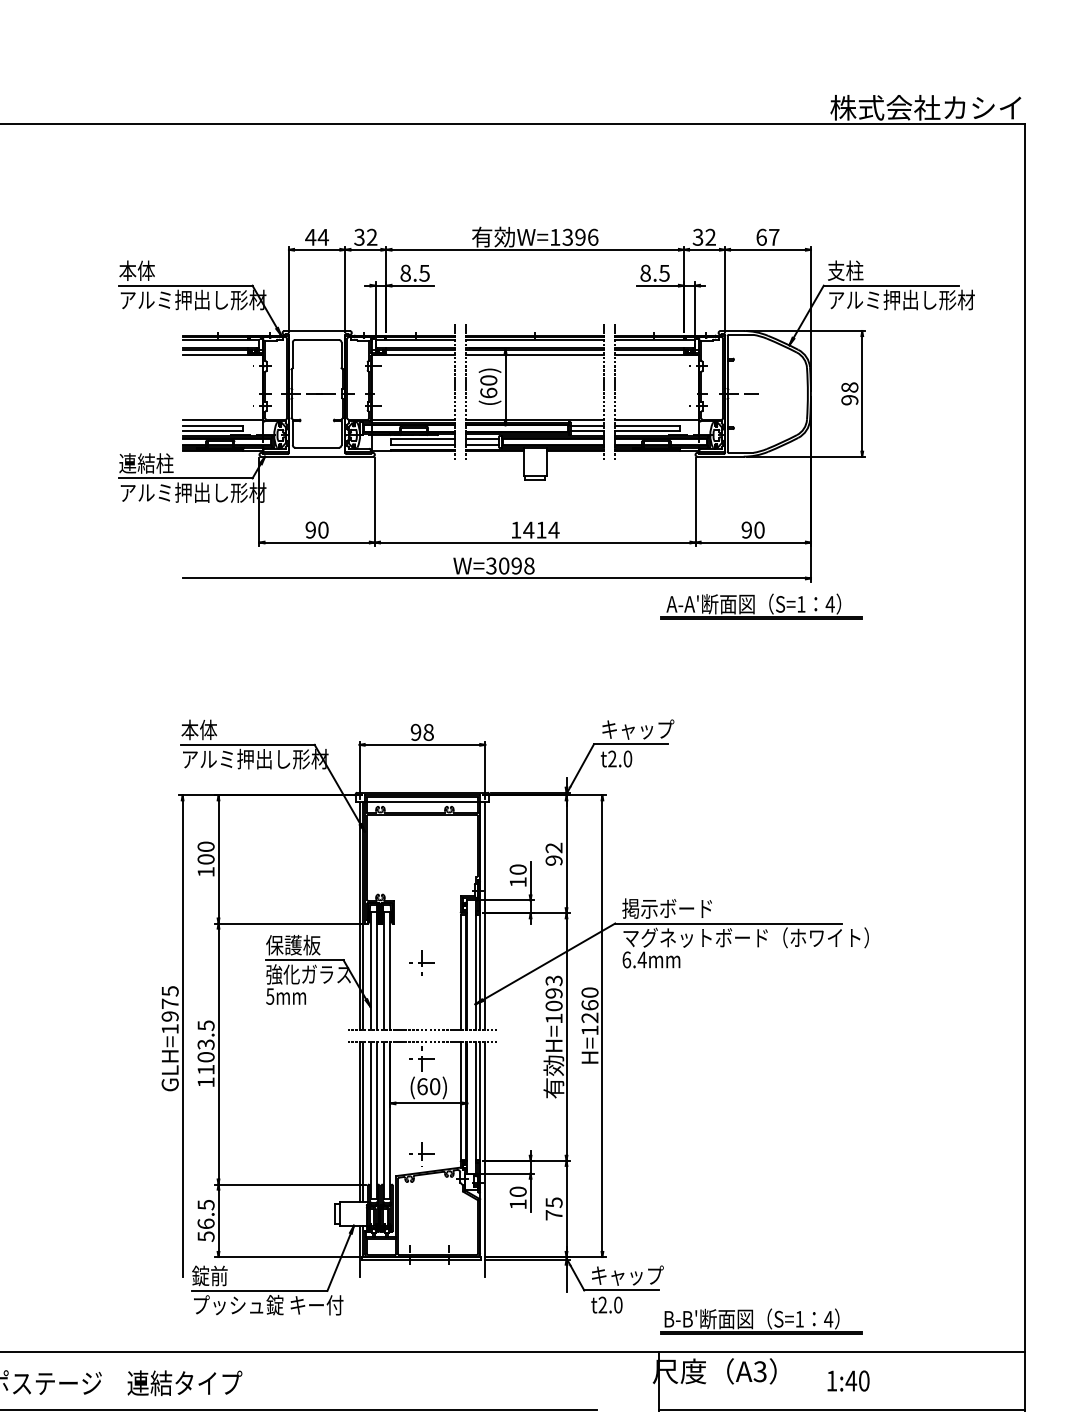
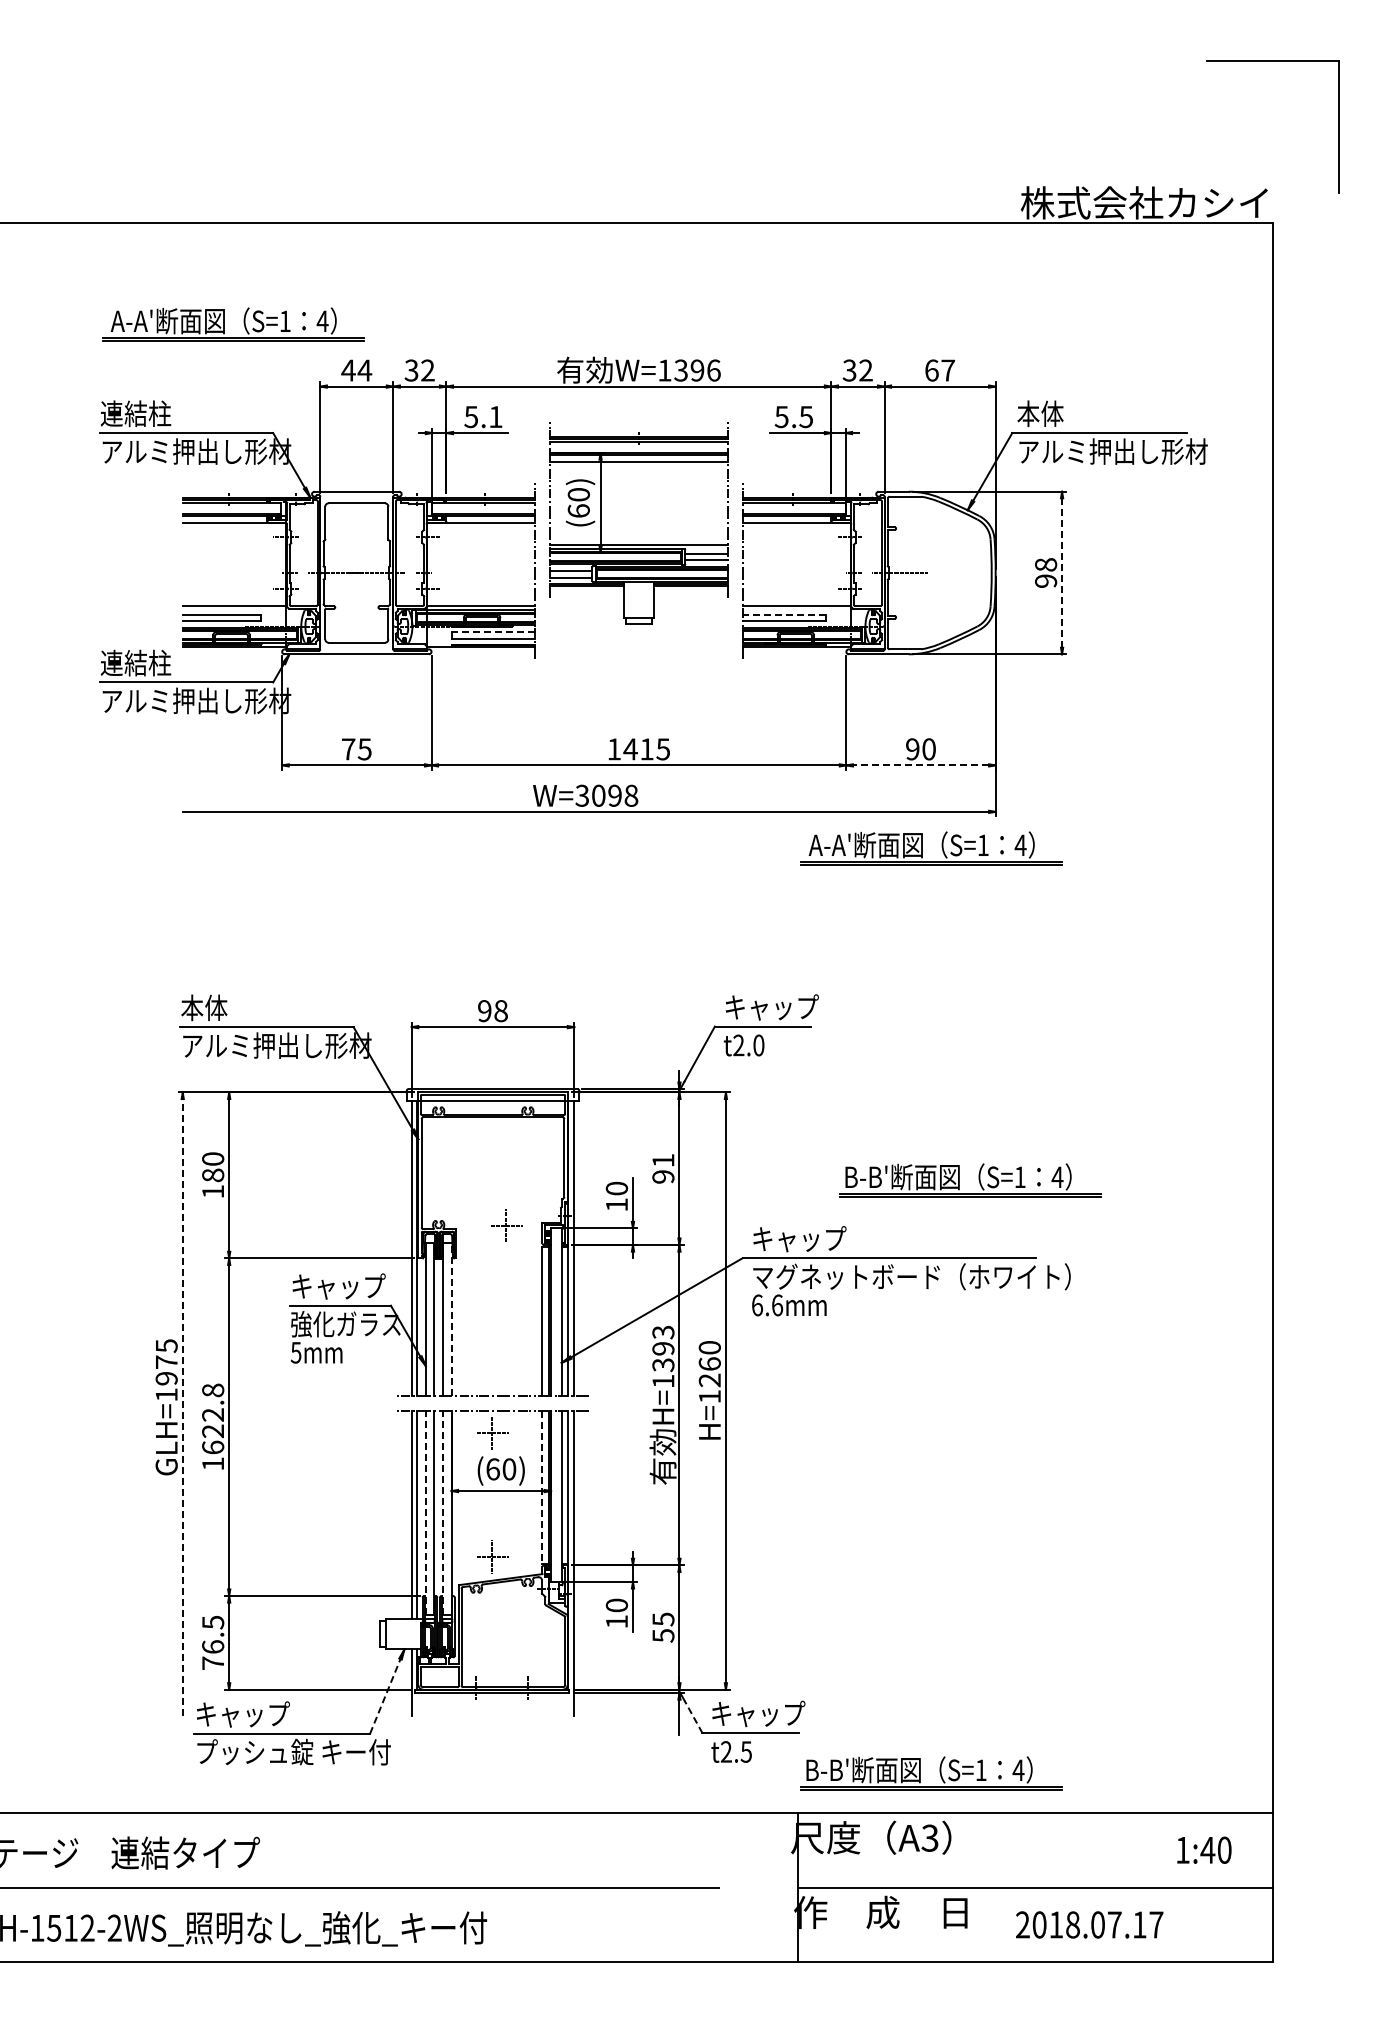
part: (214, 201) -> (224, 324), added
text: (146, 270) -> (135, 413), 本体 -> 連結柱
text: (845, 270) -> (1040, 413), 支柱 -> 本体
text: (415, 273) -> (483, 417), 8.5 -> 5.1
text: (645, 273) -> (781, 417), 8.5 -> 5.5
line: (862, 394) -> (1062, 573), solid -> dashed
part: (534, 418) -> (638, 544), moved
line: (646, 425) -> (783, 614), solid -> dashed
line: (422, 439) -> (493, 631), solid -> dashed
text: (316, 530) -> (356, 749), 90 -> 75
text: (553, 530) -> (662, 749), 1414 -> 1415
line: (752, 542) -> (920, 765), solid -> dashed
text: (554, 847) -> (663, 1160), 92 -> 91
text: (206, 859) -> (213, 1175), 100 -> 180
part: (797, 862) -> (978, 1179), added
text: (667, 908) -> (809, 1238), 掲示ボード -> キャップ
text: (302, 945) -> (337, 1286), 保護板 -> キャップ
text: (642, 959) -> (777, 1305), 6.4mm -> 6.6mm
part: (422, 963) -> (506, 1225), moved
line: (390, 970) -> (451, 1319), solid -> dashed
text: (554, 1006) -> (663, 1365), H=1093 -> H=1393
line: (182, 1038) -> (182, 1406), solid -> dashed
text: (206, 1047) -> (213, 1418), 1103.5 -> 1622.8
line: (460, 1100) -> (542, 1487), solid -> dashed
line: (370, 1119) -> (425, 1512), solid -> dashed
line: (384, 1119) -> (443, 1512), solid -> dashed
text: (554, 1215) -> (663, 1635), 75 -> 55
text: (206, 1236) -> (213, 1663), 56.5 -> 76.5
line: (339, 1261) -> (385, 1695), solid -> dashed
text: (228, 1276) -> (242, 1714), 錠前 -> キャップ
line: (577, 1277) -> (693, 1716), solid -> dashed
text: (617, 1304) -> (745, 1751), t2.0 -> t2.5
text: (848, 1380) -> (1204, 1849), moved

